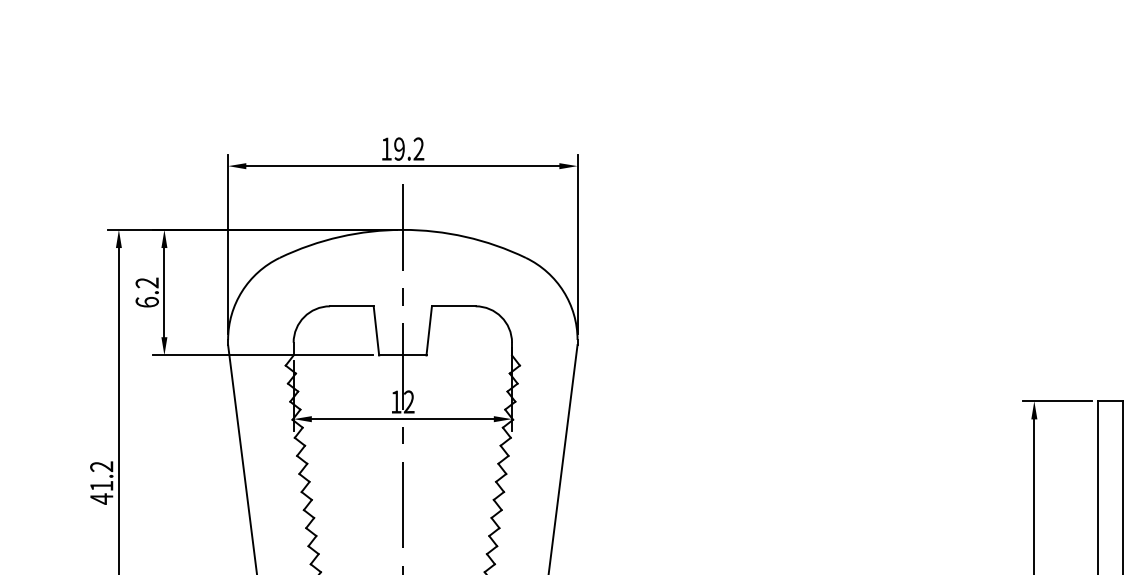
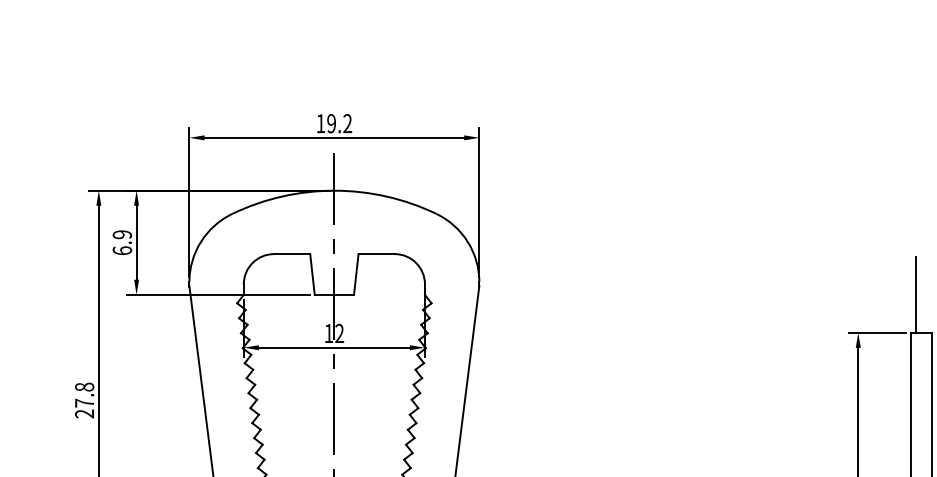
text: (147, 282) -> (122, 234), 6.2 -> 6.9
line: (1104, 355) -> (916, 294), added
text: (101, 482) -> (84, 400), 41.2 -> 27.8

